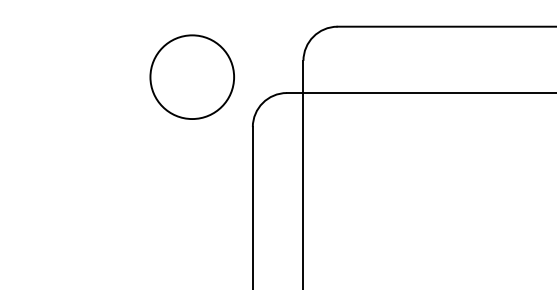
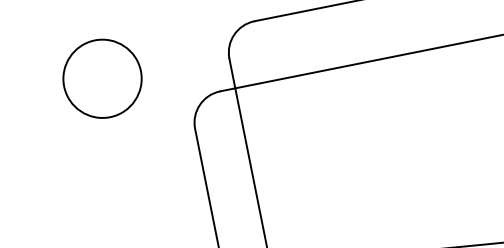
circle: (191, 76) -> (101, 78), moved

